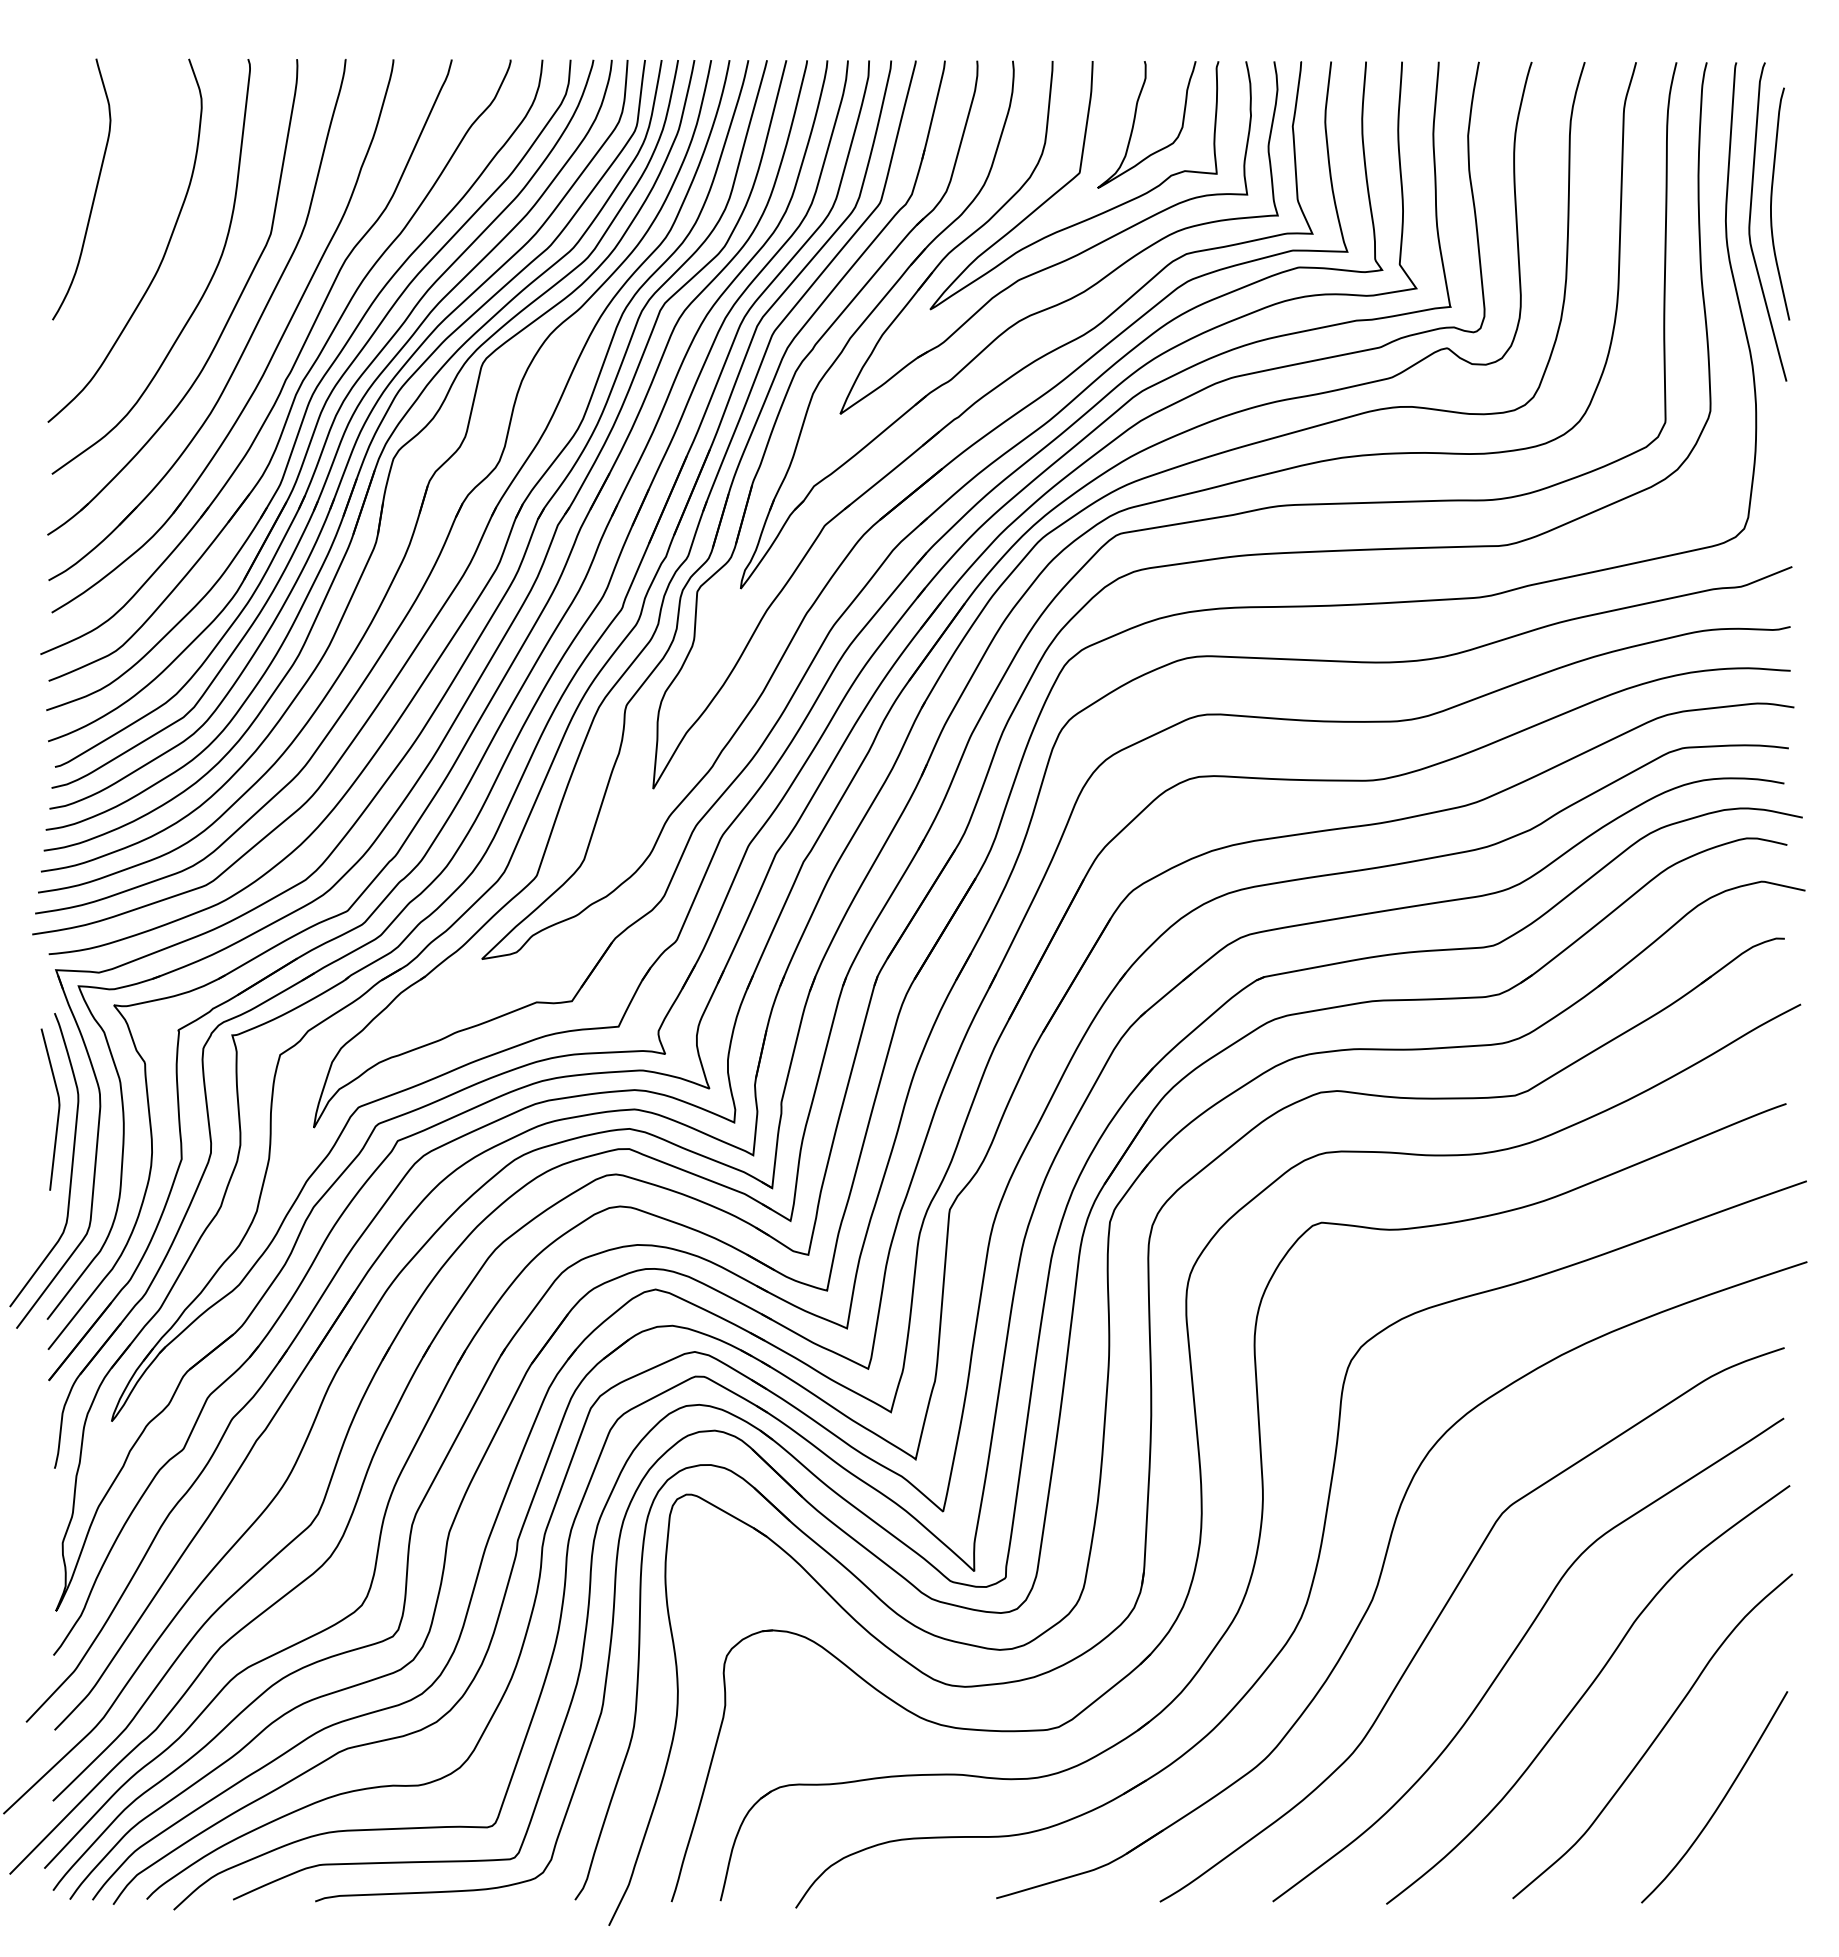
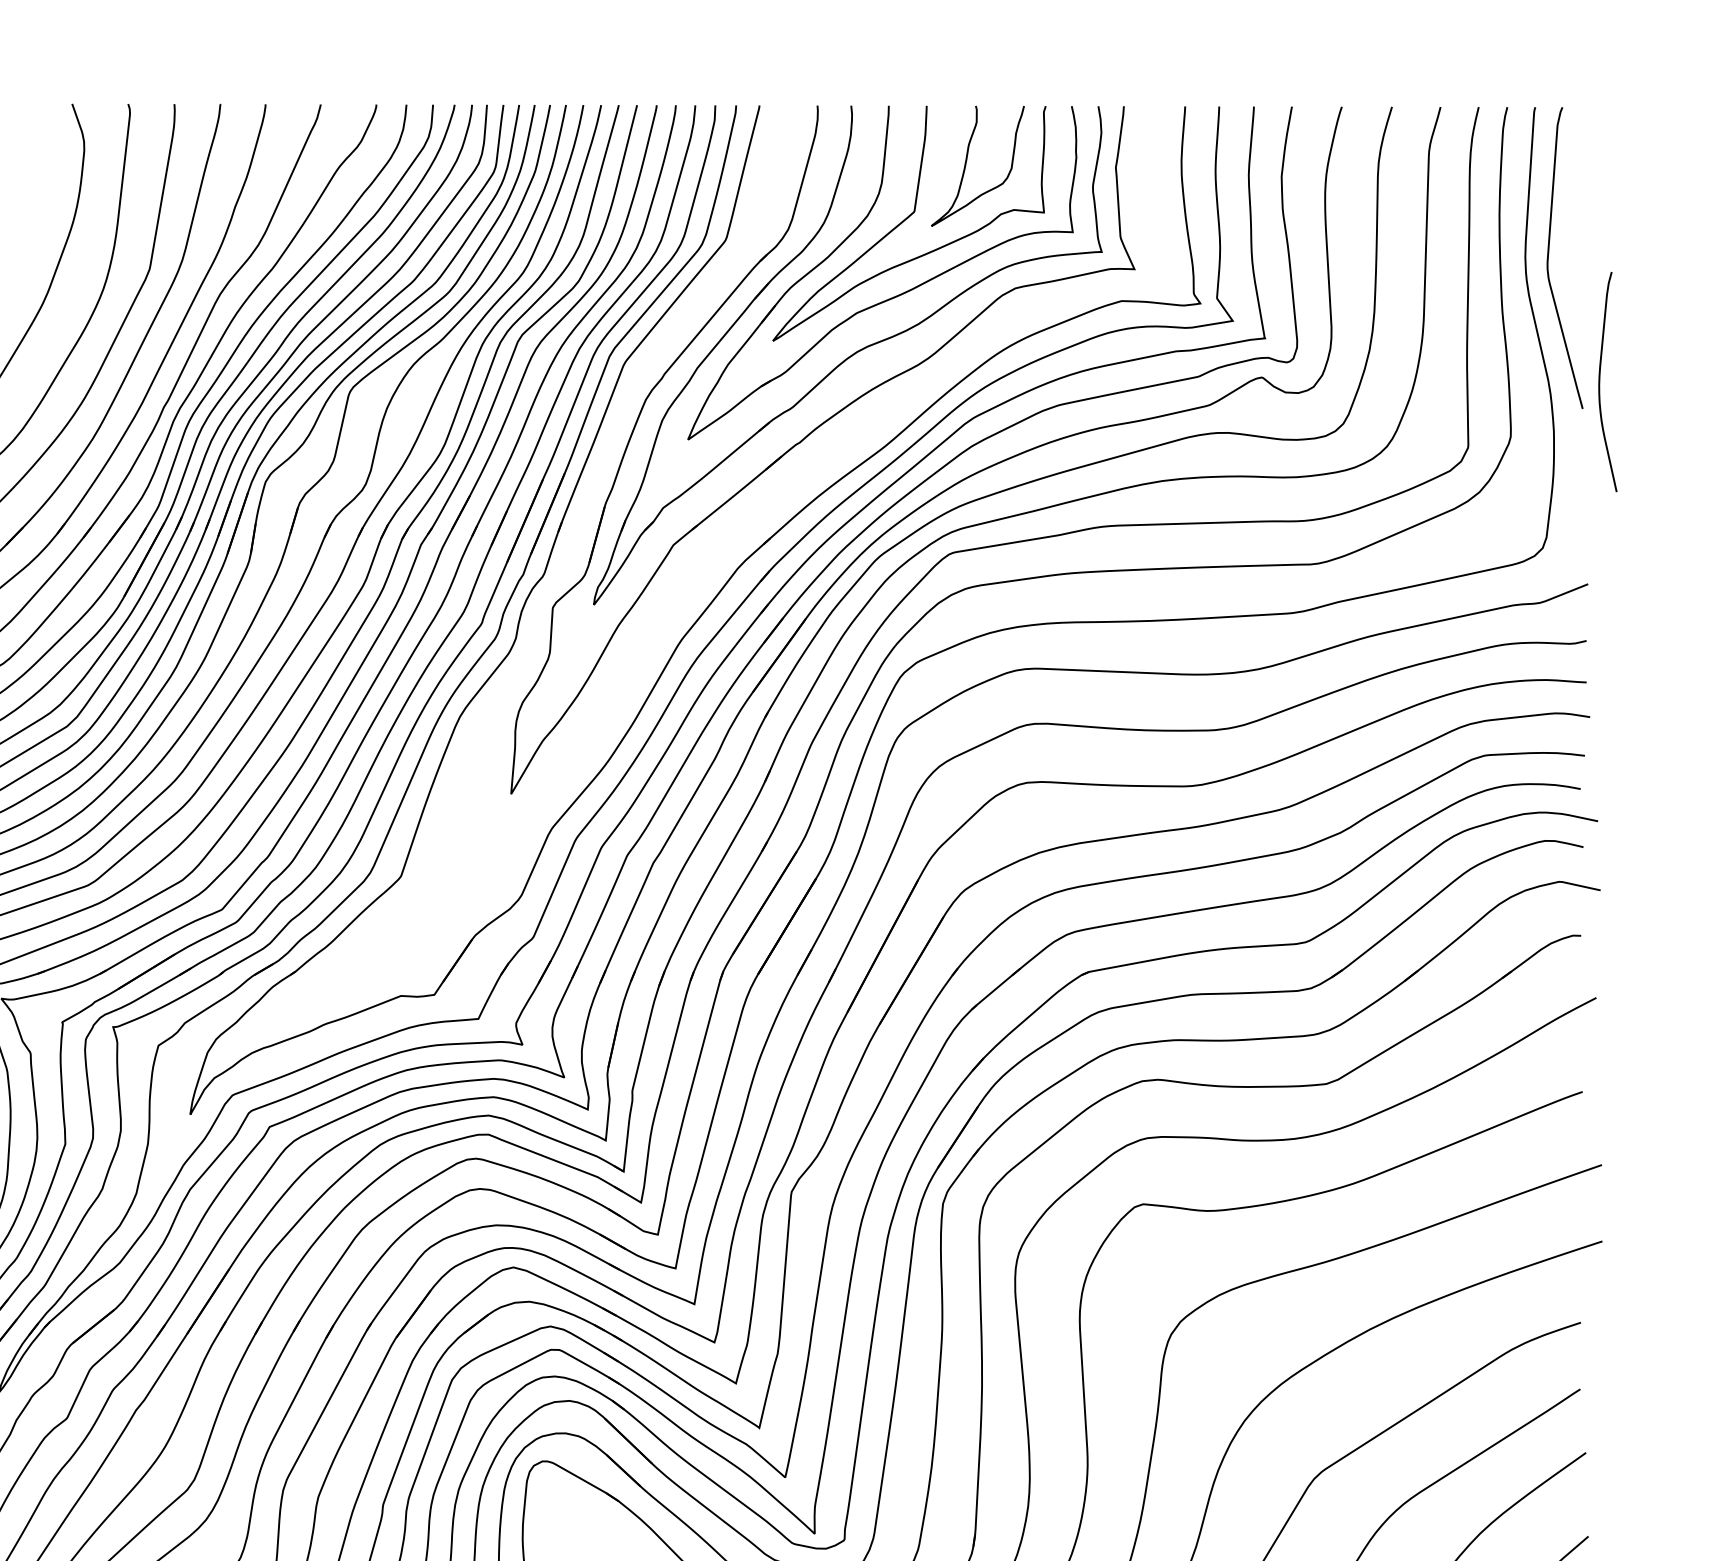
curve: (1772, 201) -> (1600, 379), moved
part: (905, 500) -> (749, 521), removed

